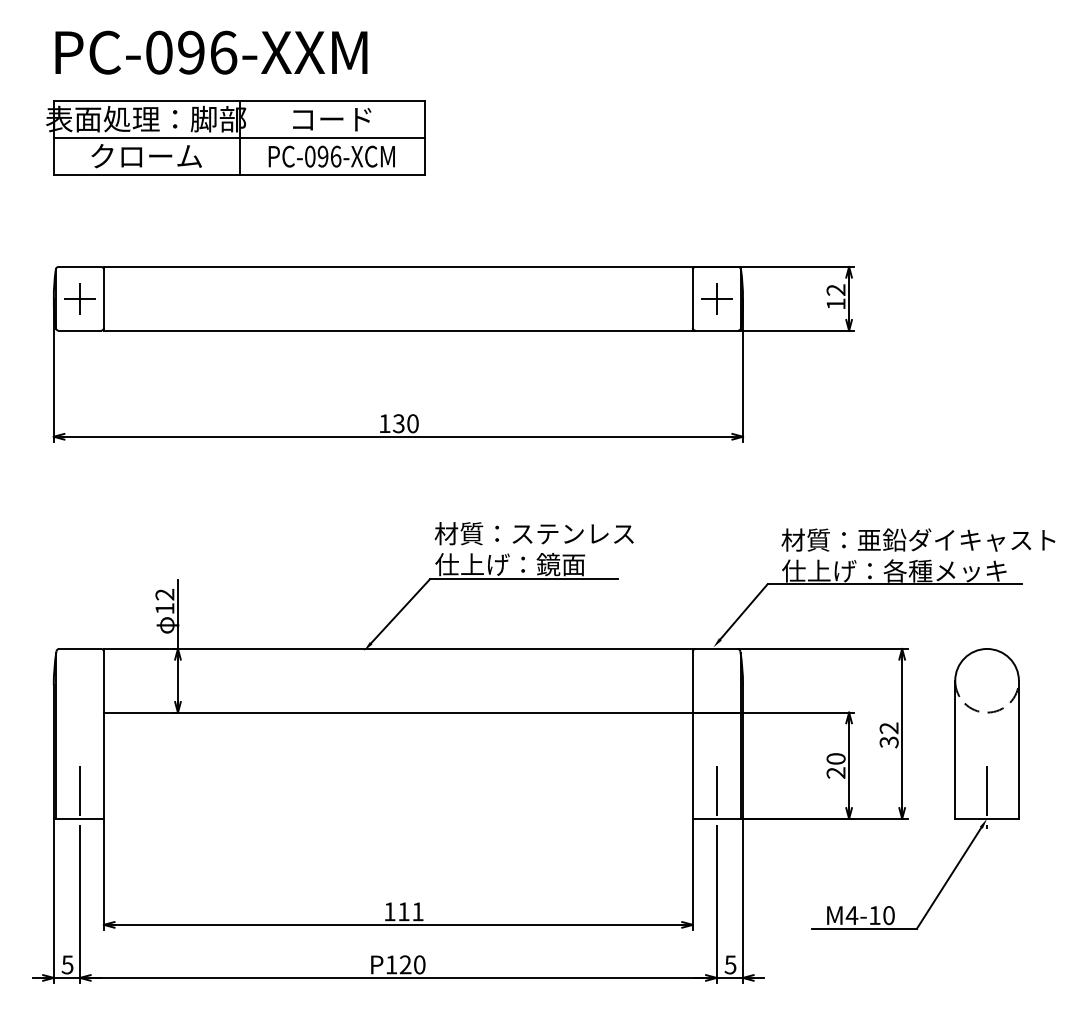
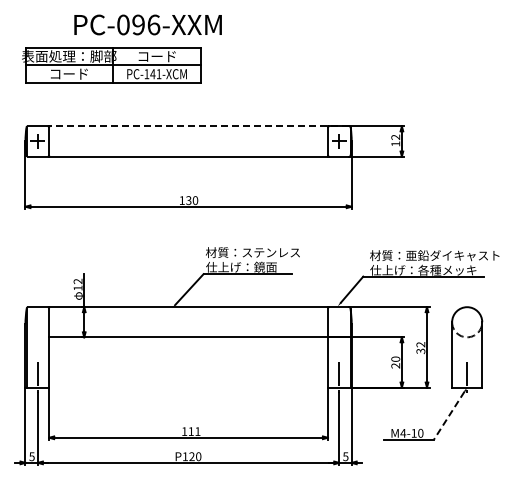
text: (210, 51) -> (147, 24), moved
text: (146, 155) -> (69, 73), クローム -> コード
text: (322, 157) -> (152, 74), PC-096-XCM -> PC-141-XCM
line: (419, 267) -> (198, 126), solid -> dashed
line: (949, 879) -> (449, 416), solid -> dashed

